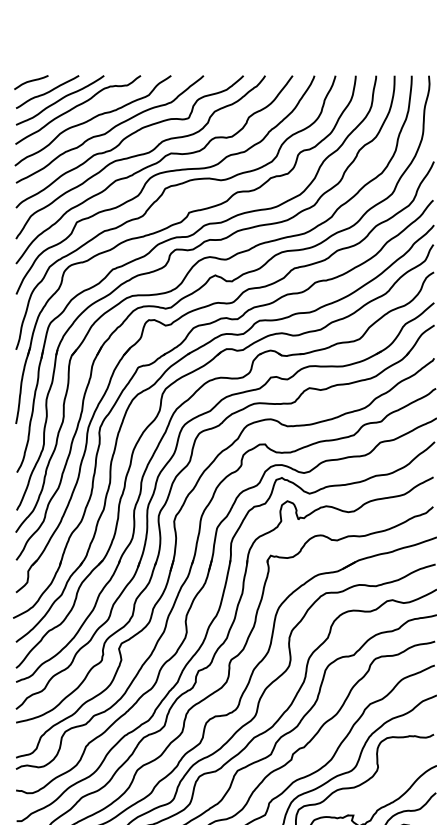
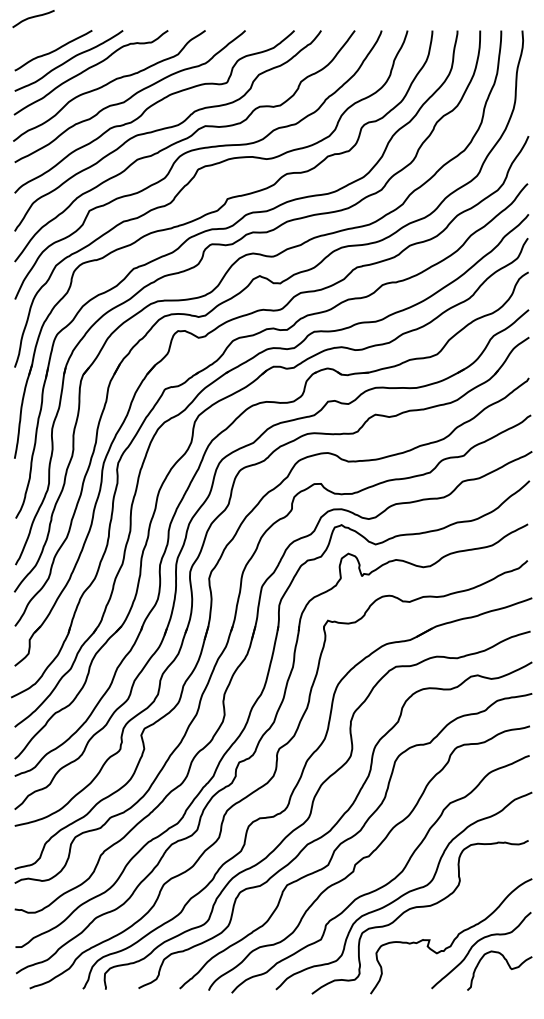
curve: (30, 82) -> (32, 18), moved

